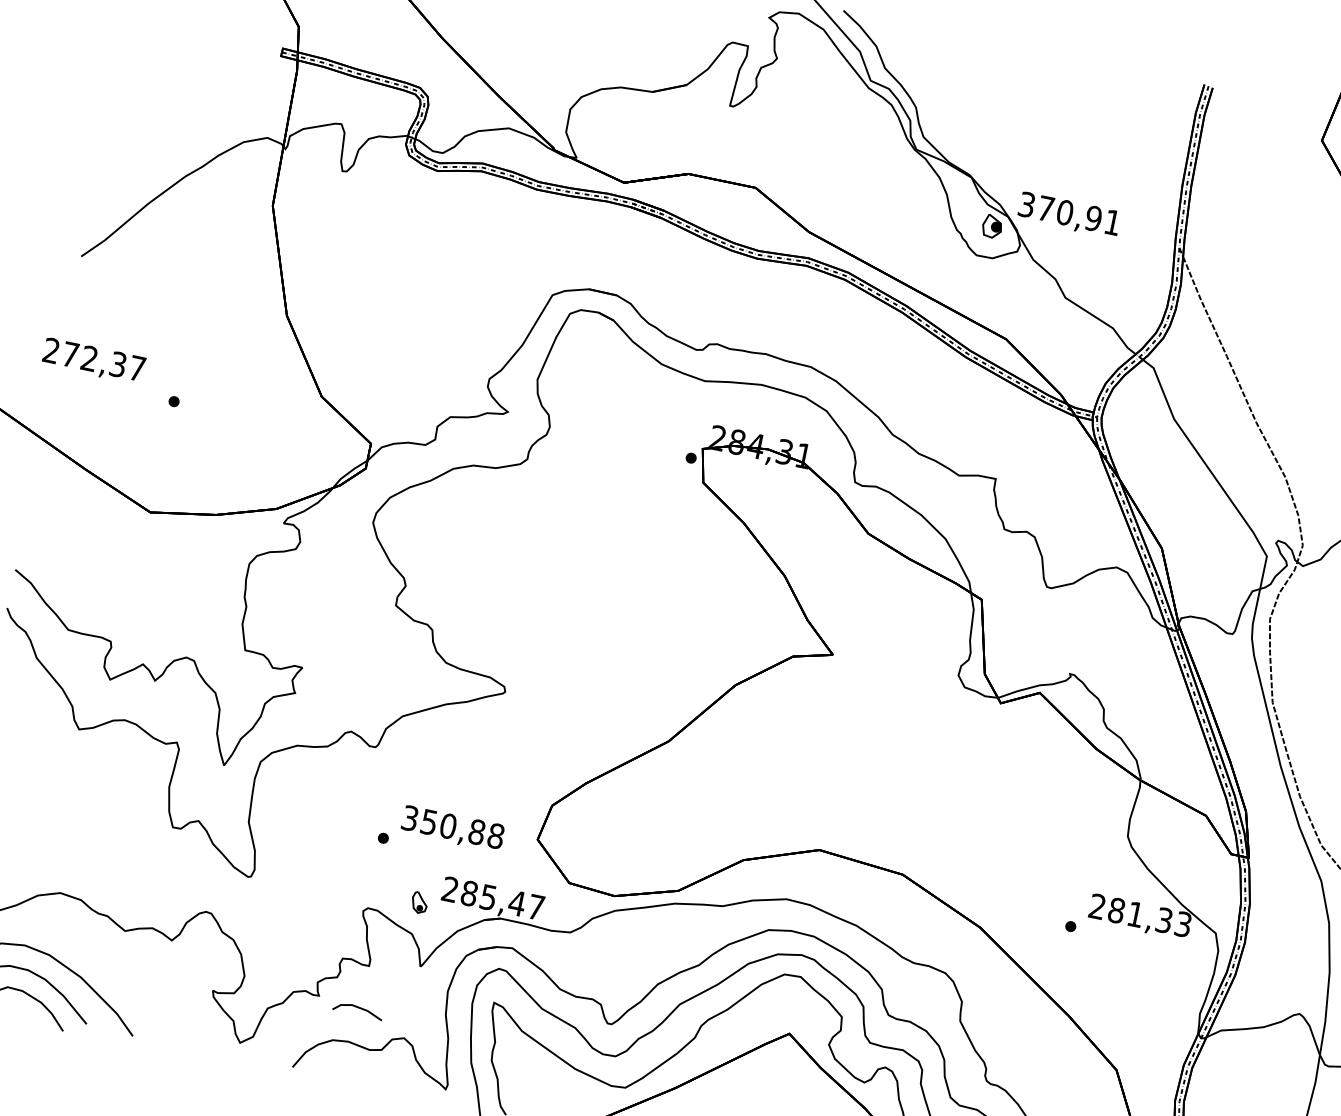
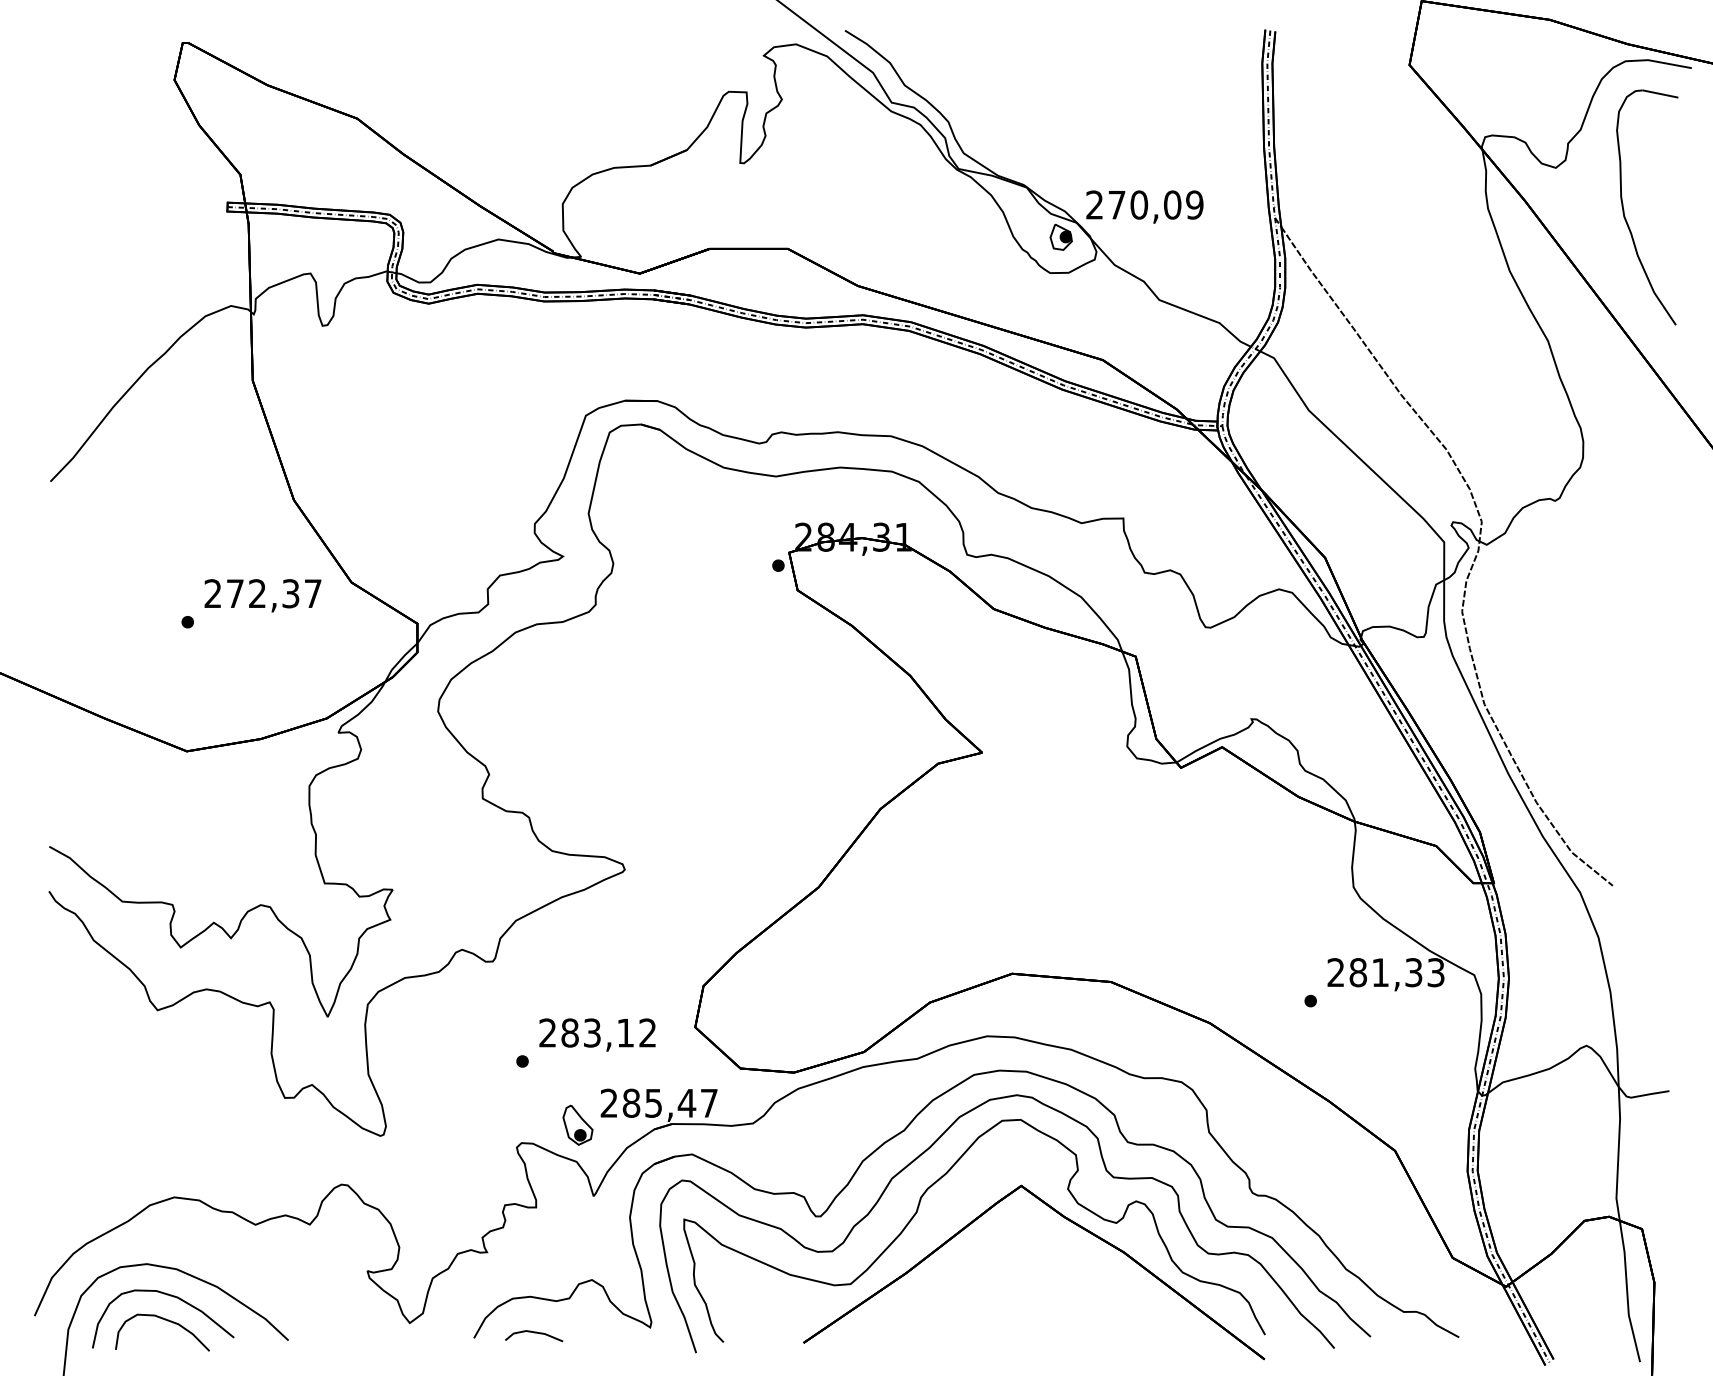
text: (1069, 213) -> (1144, 204), 370,91 -> 270,09
text: (93, 361) -> (262, 595), moved
text: (452, 826) -> (597, 1032), 350,88 -> 283,12
part: (419, 902) -> (577, 1124), size x1.67
line: (358, 1008) -> (534, 1333), moved

